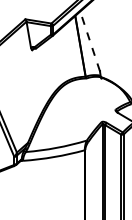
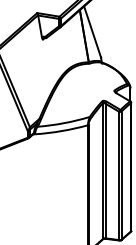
line: (89, 40) -> (92, 31), dashed -> solid

